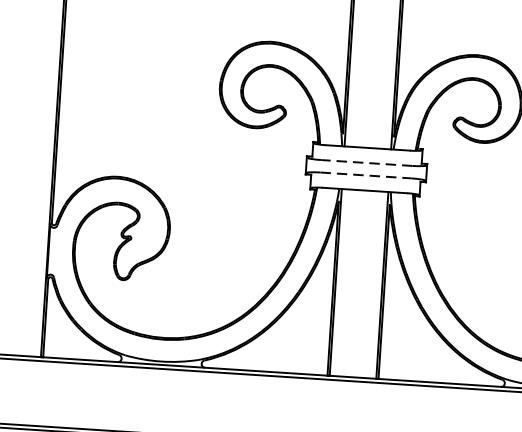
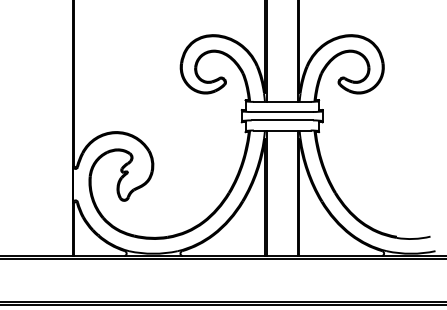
line: (367, 163) -> (282, 112), dashed -> solid
line: (366, 175) -> (282, 120), dashed -> solid

